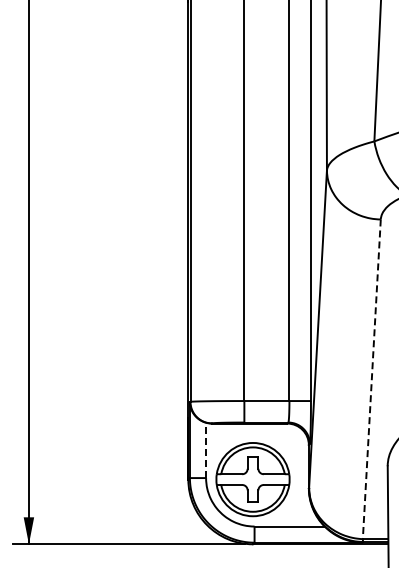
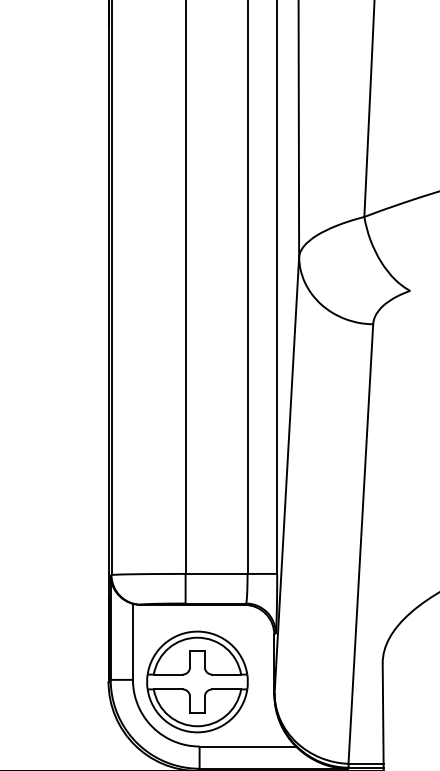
line: (371, 379) -> (360, 544), dashed -> solid
line: (206, 450) -> (133, 641), dashed -> solid

